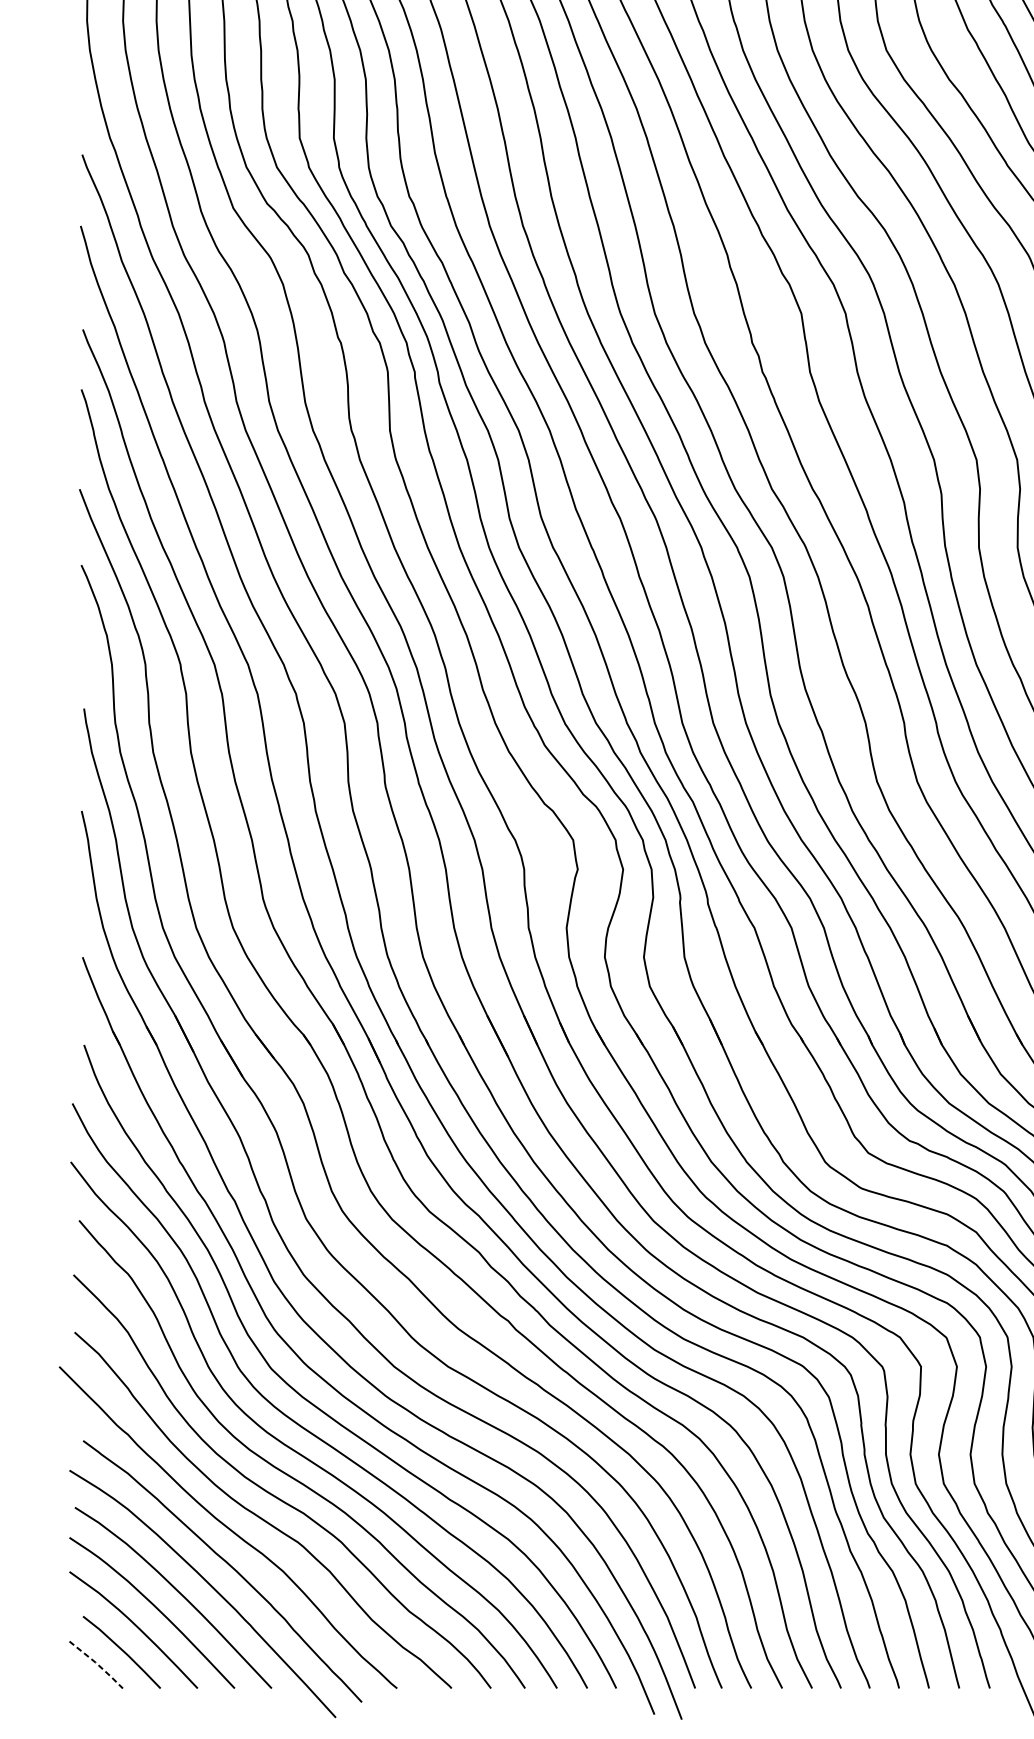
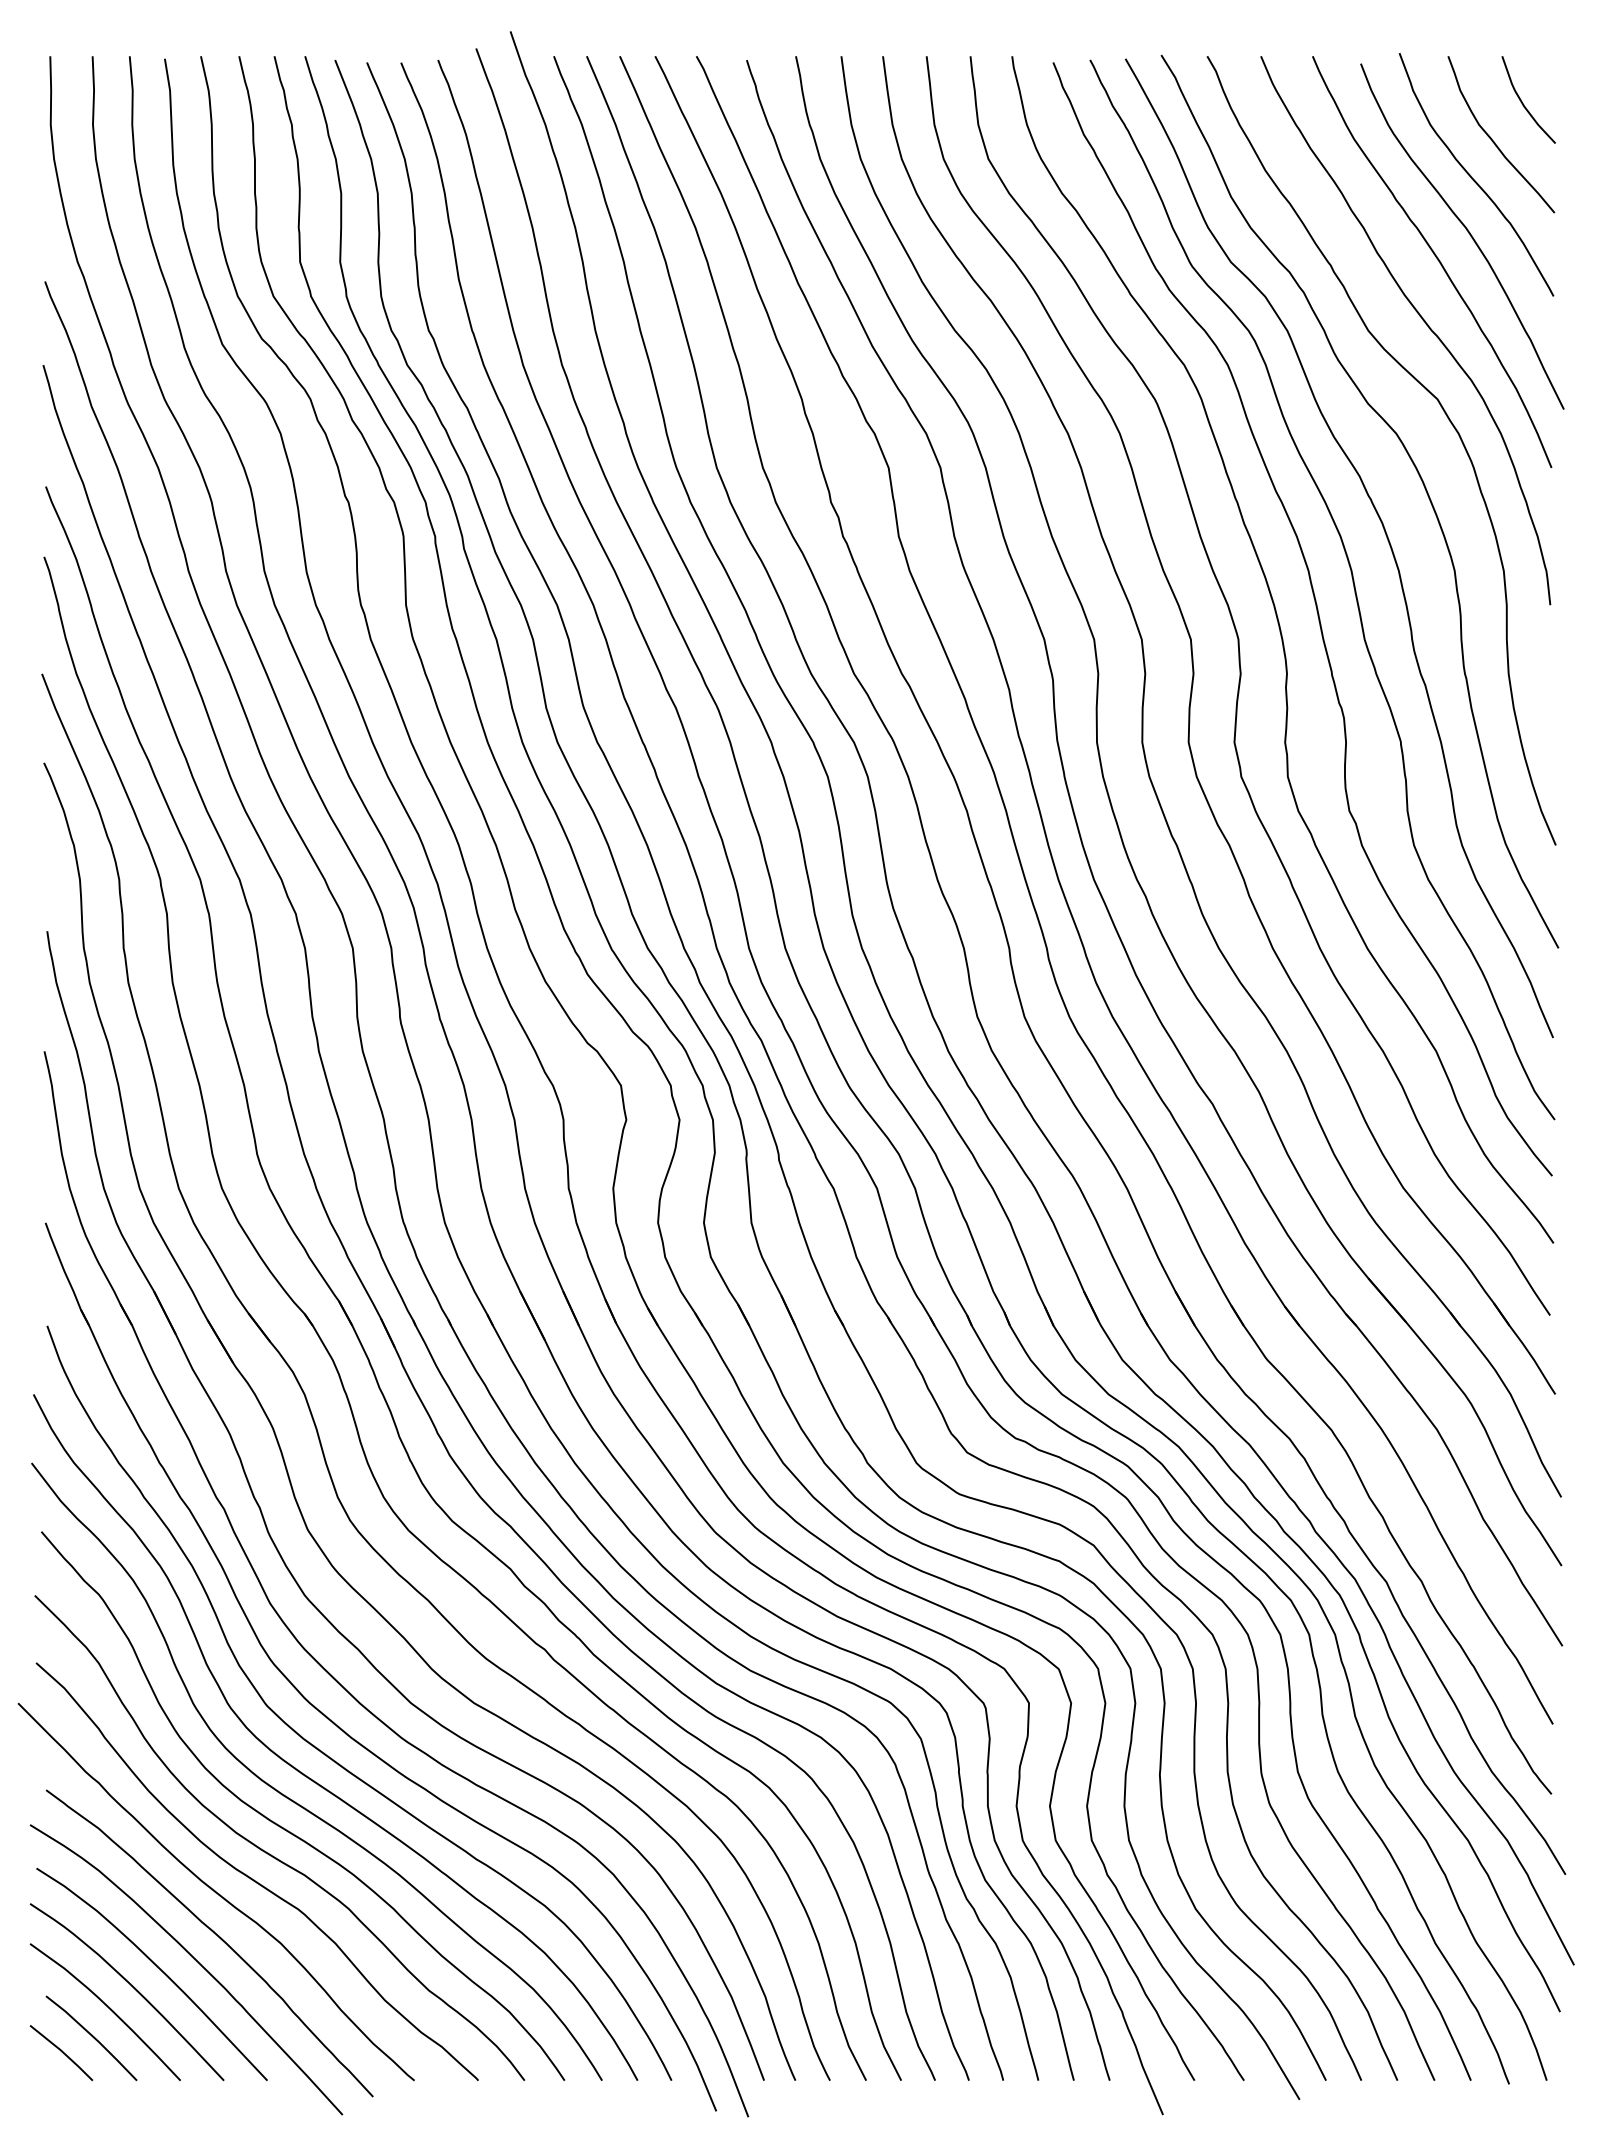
line: (97, 1664) -> (62, 2052), dashed -> solid

